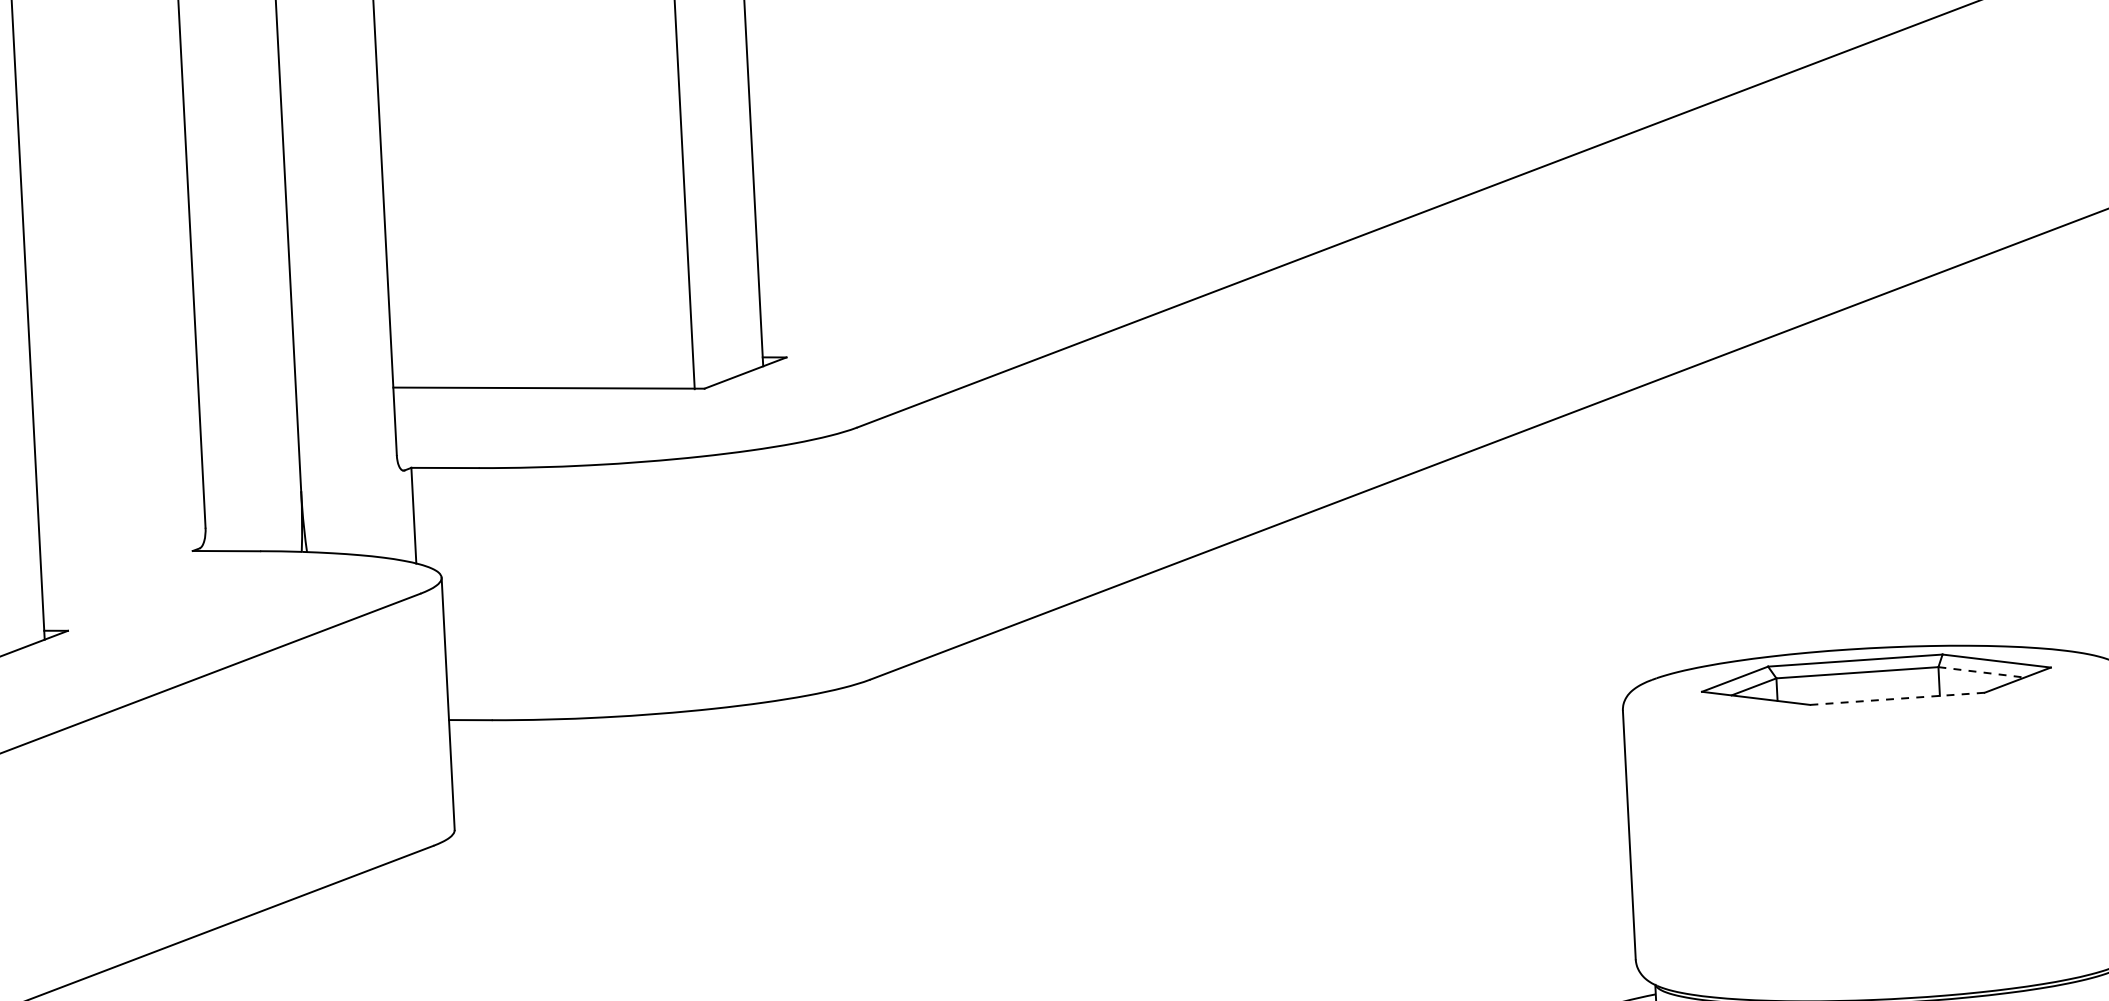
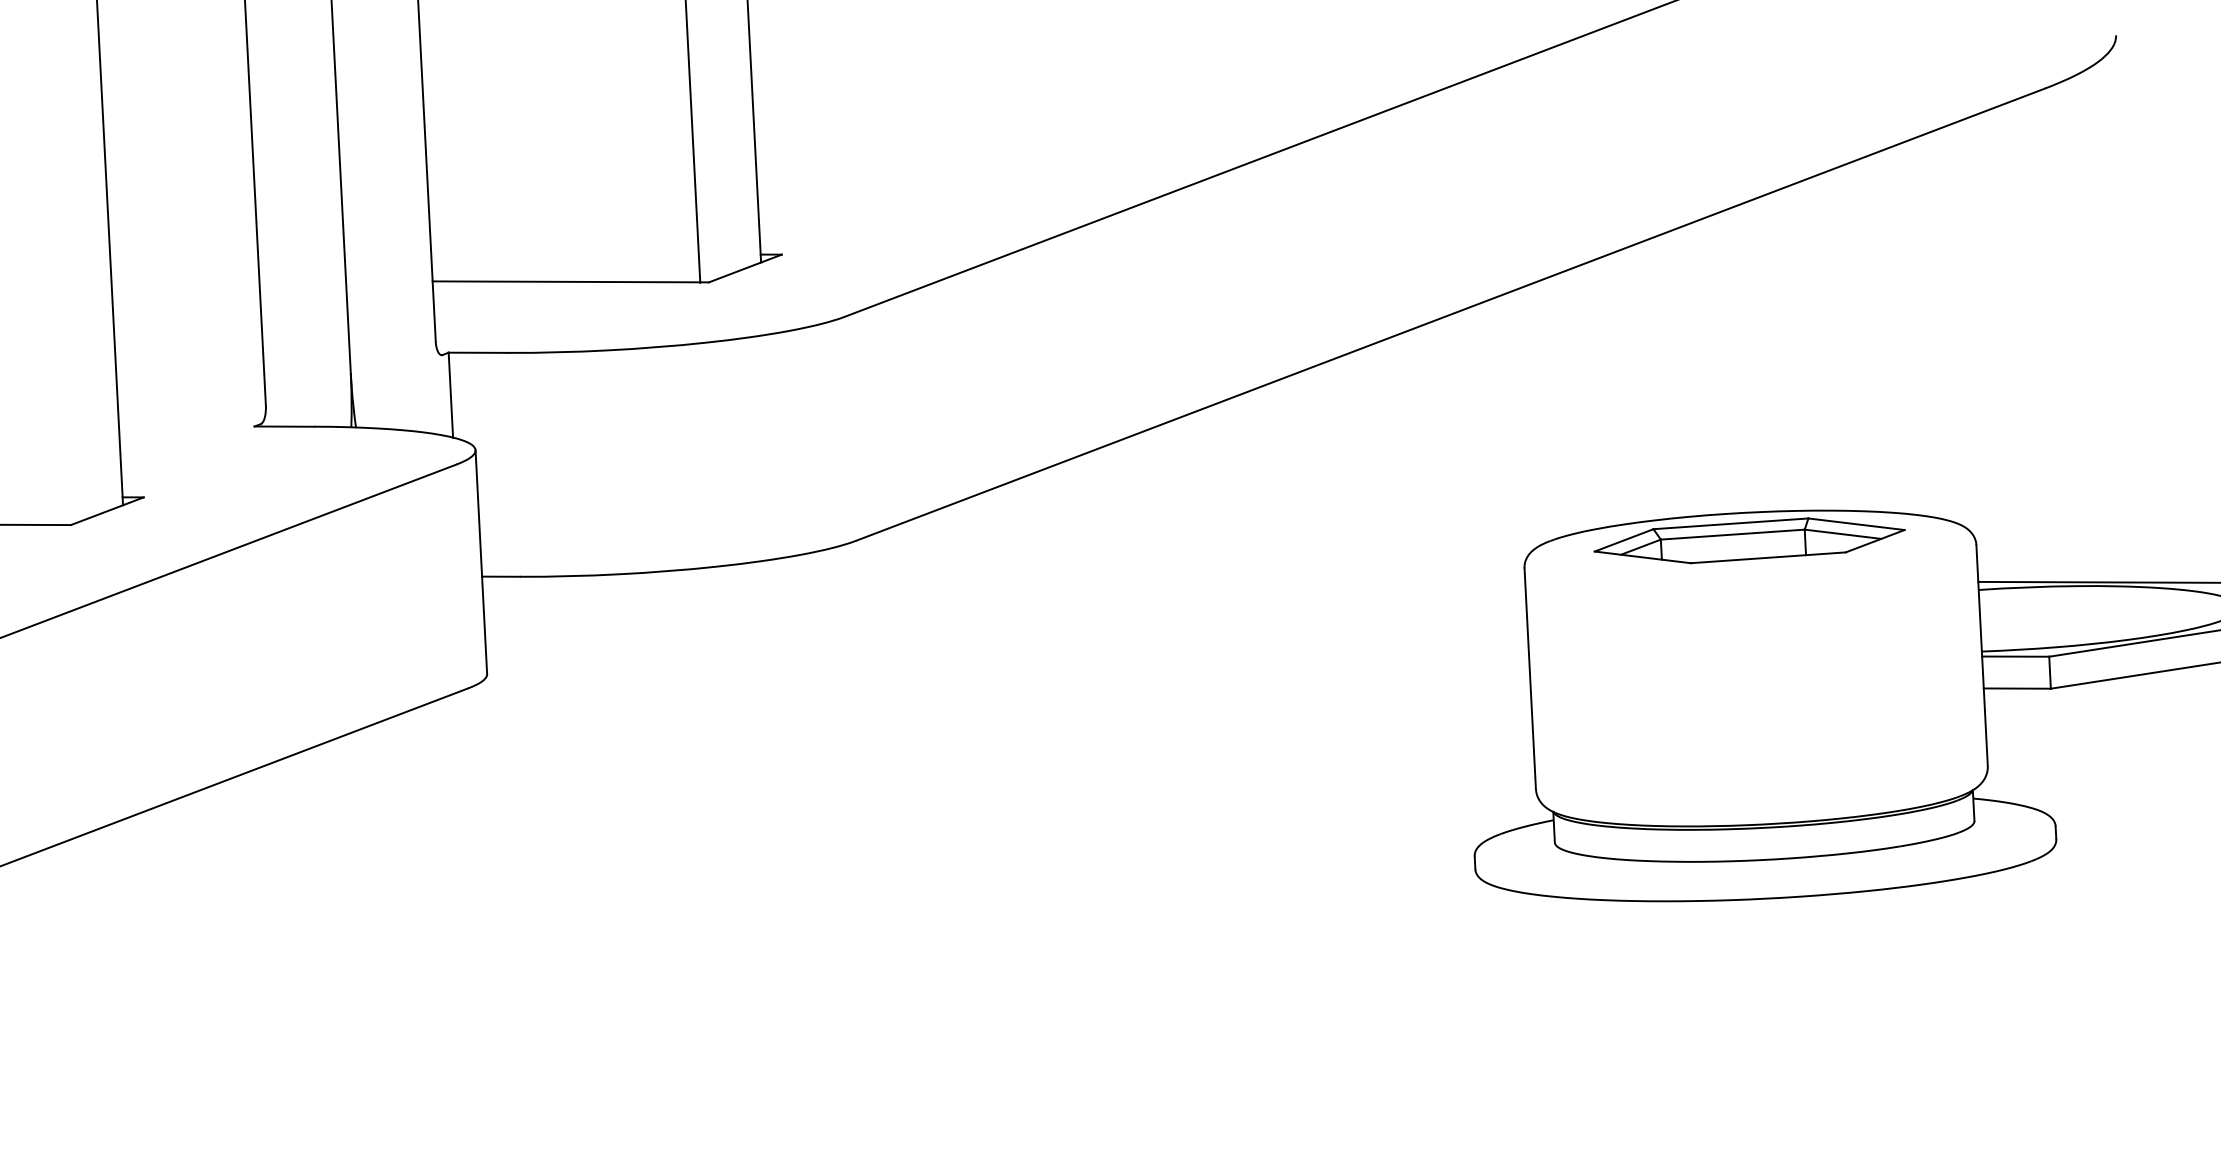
line: (1982, 672) -> (1843, 534), dashed -> solid
line: (1897, 698) -> (1768, 557), dashed -> solid

